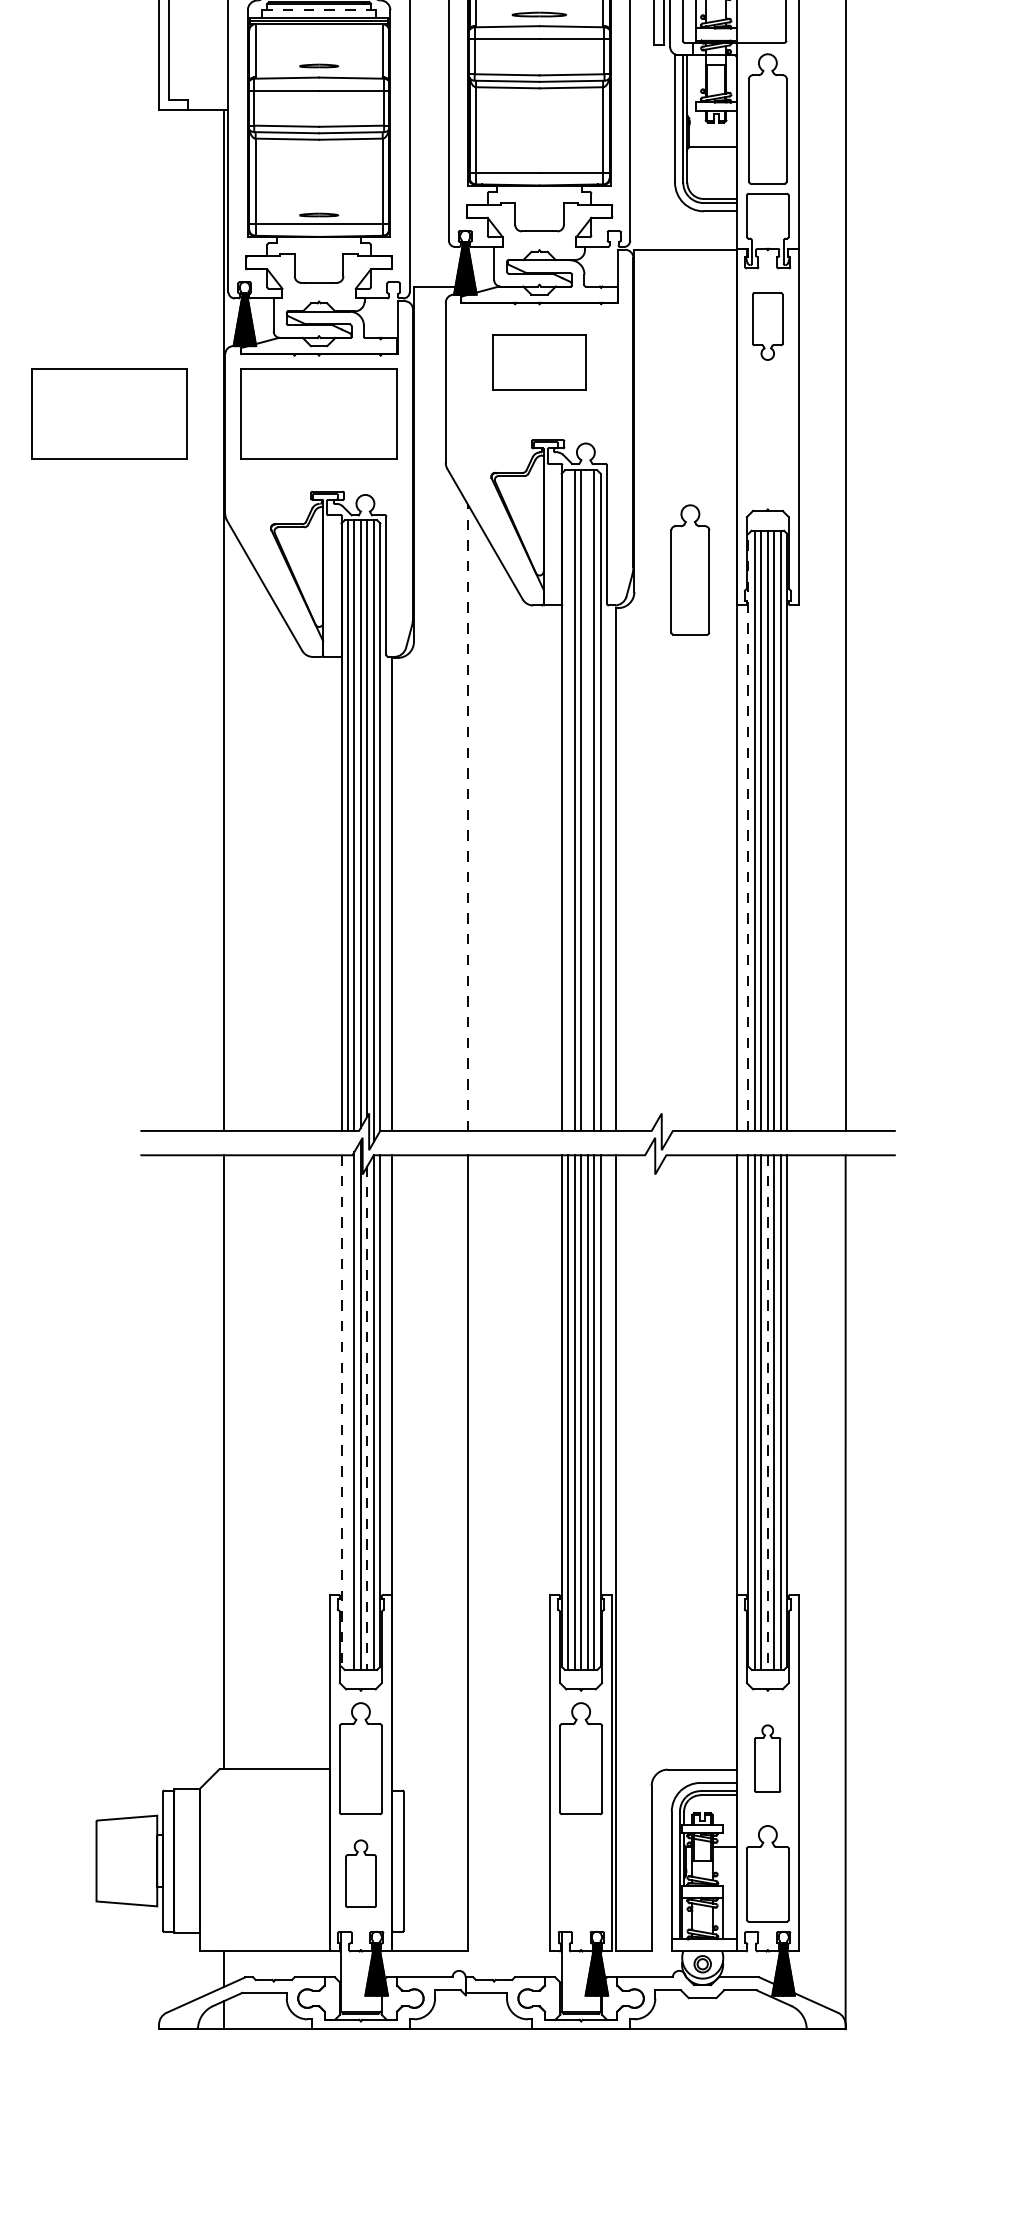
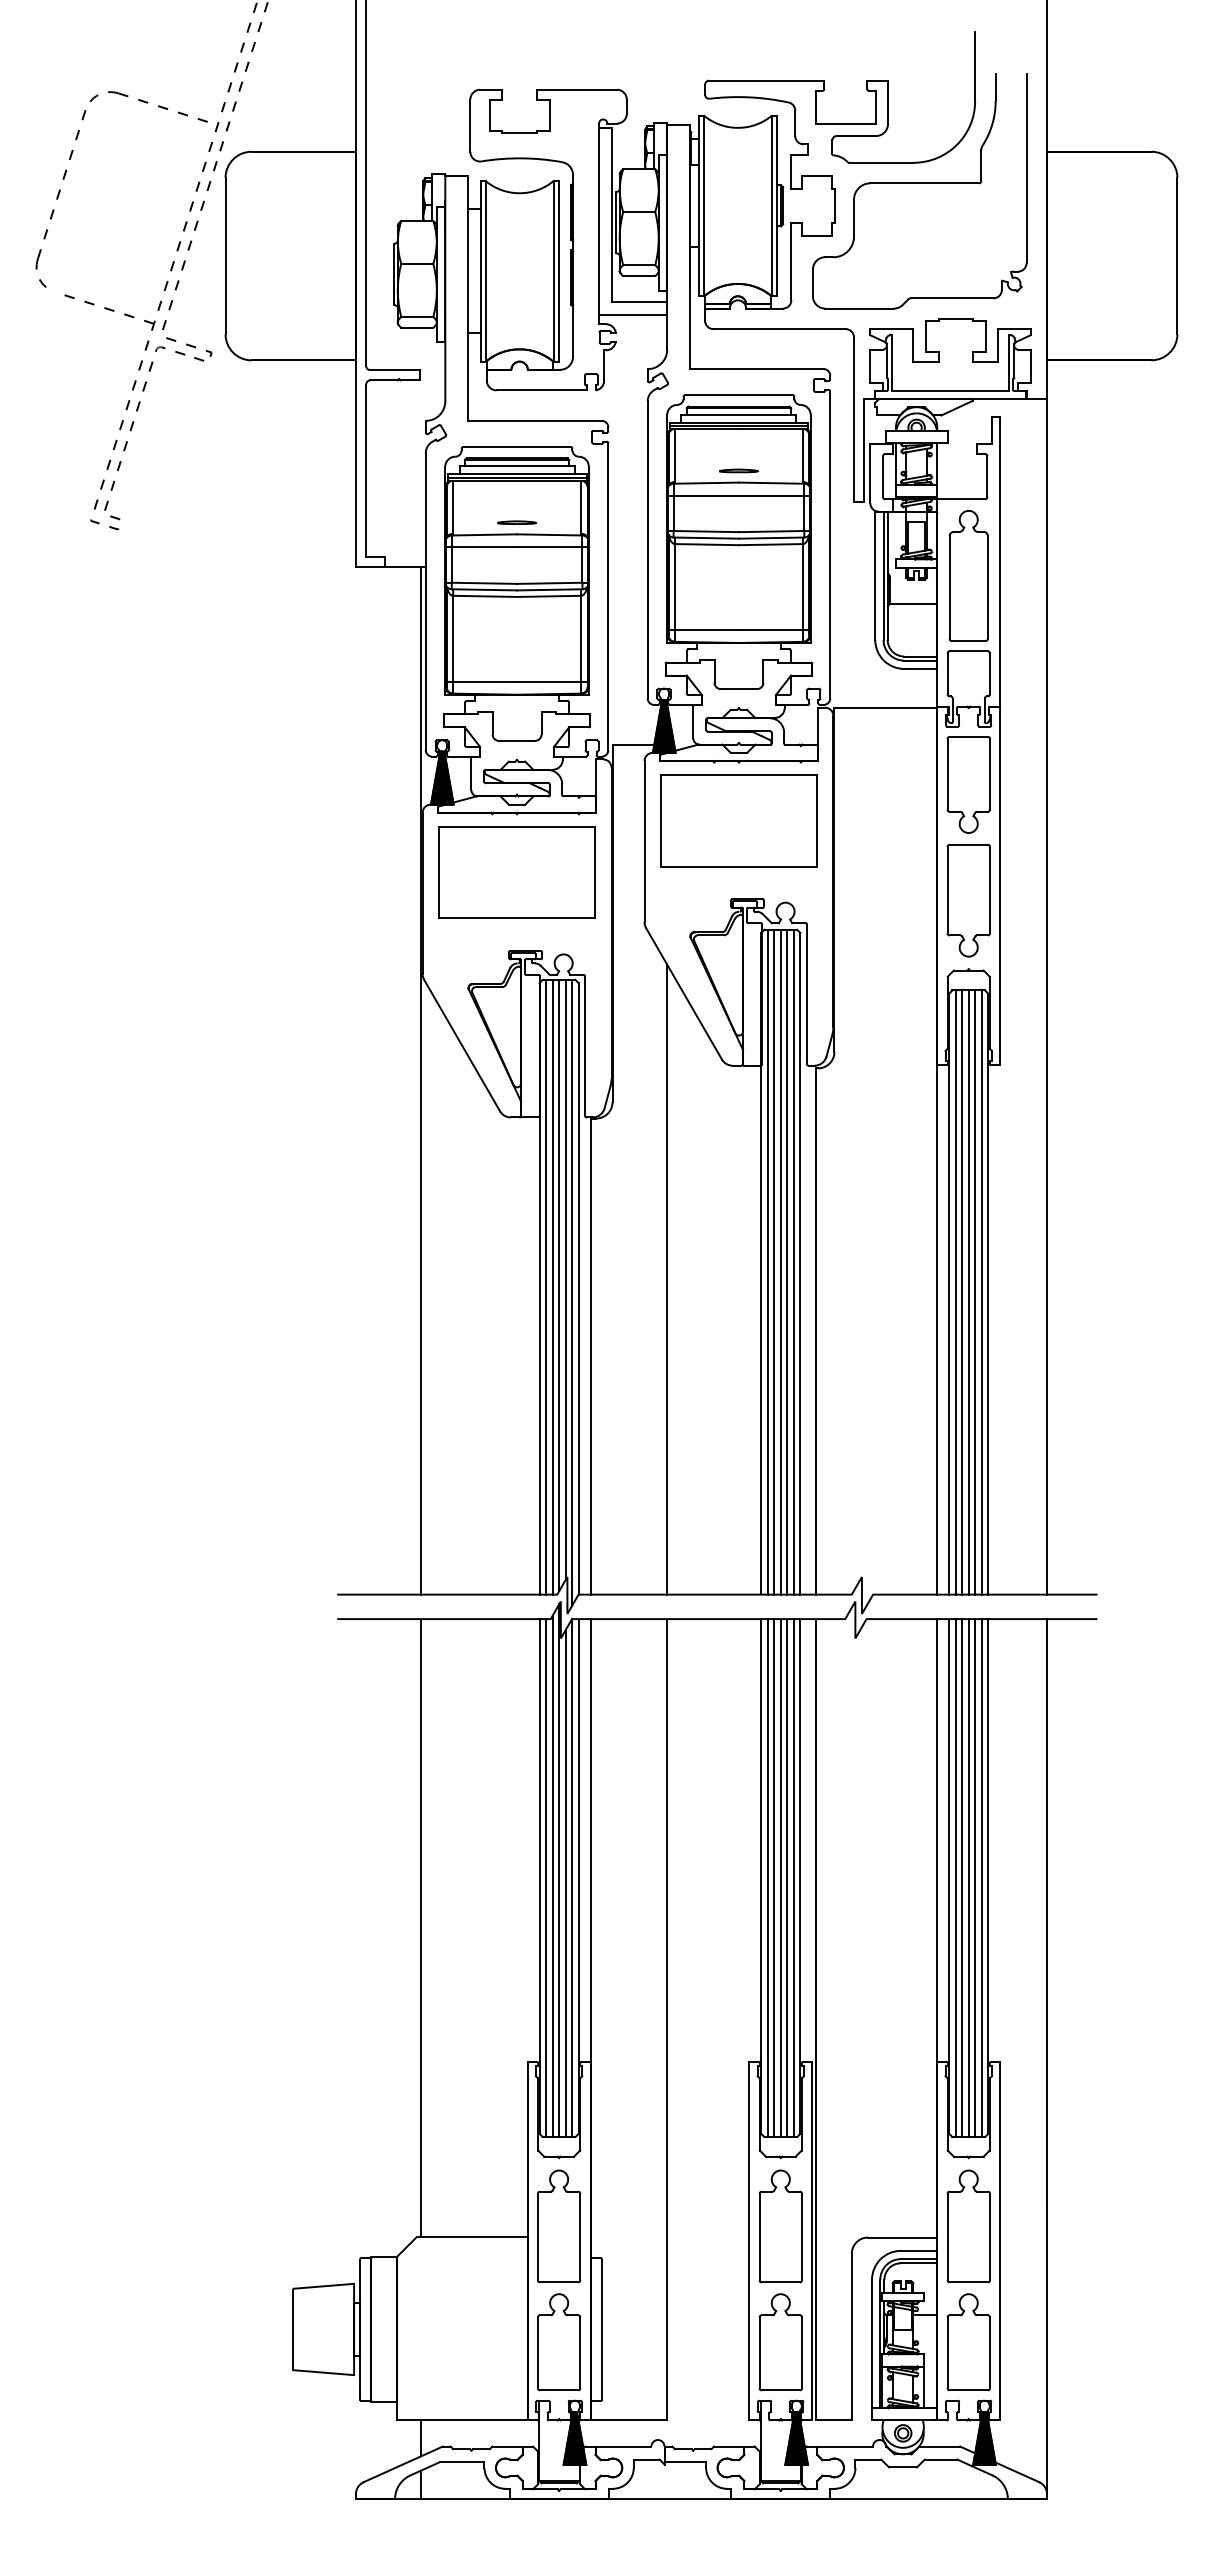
line: (318, 10) -> (516, 466), dashed -> solid
part: (539, 14) -> (738, 470), size x0.71
line: (318, 214) -> (516, 672), removed
part: (767, 326) -> (968, 784), size x1.43
part: (539, 361) -> (738, 820), size x1.67
part: (108, 413) -> (305, 872), removed
part: (767, 441) -> (968, 900), added
part: (690, 569) -> (890, 1029), removed
line: (567, 800) -> (767, 1261), added
line: (587, 800) -> (787, 1261), added
line: (467, 816) -> (666, 1278), dashed -> solid
line: (748, 831) -> (949, 1293), dashed -> solid
line: (341, 1411) -> (539, 1876), dashed -> solid
line: (348, 1412) -> (546, 1878), added
line: (767, 1412) -> (968, 1878), dashed -> solid
line: (367, 1418) -> (565, 1884), dashed -> solid
part: (767, 1758) -> (968, 2226), size x1.67
part: (361, 1873) -> (559, 2342), size x1.43
part: (580, 1873) -> (780, 2342), added

